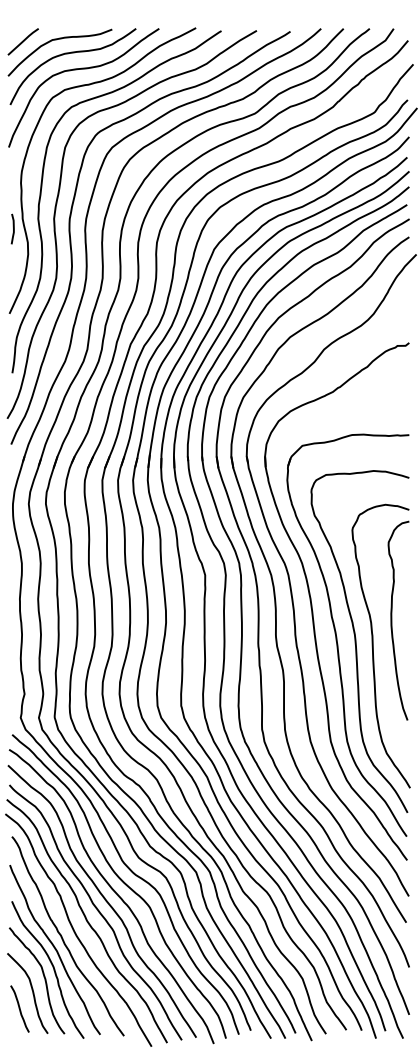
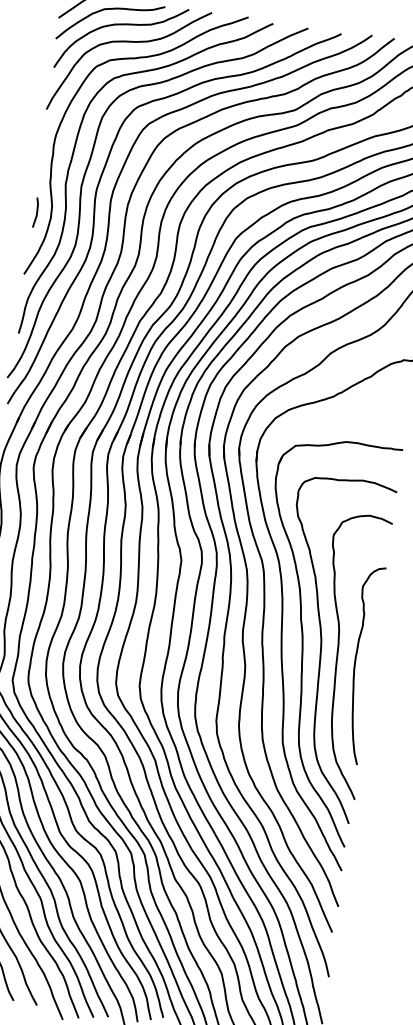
curve: (13, 228) -> (36, 212), moved
curve: (392, 620) -> (356, 663), moved

